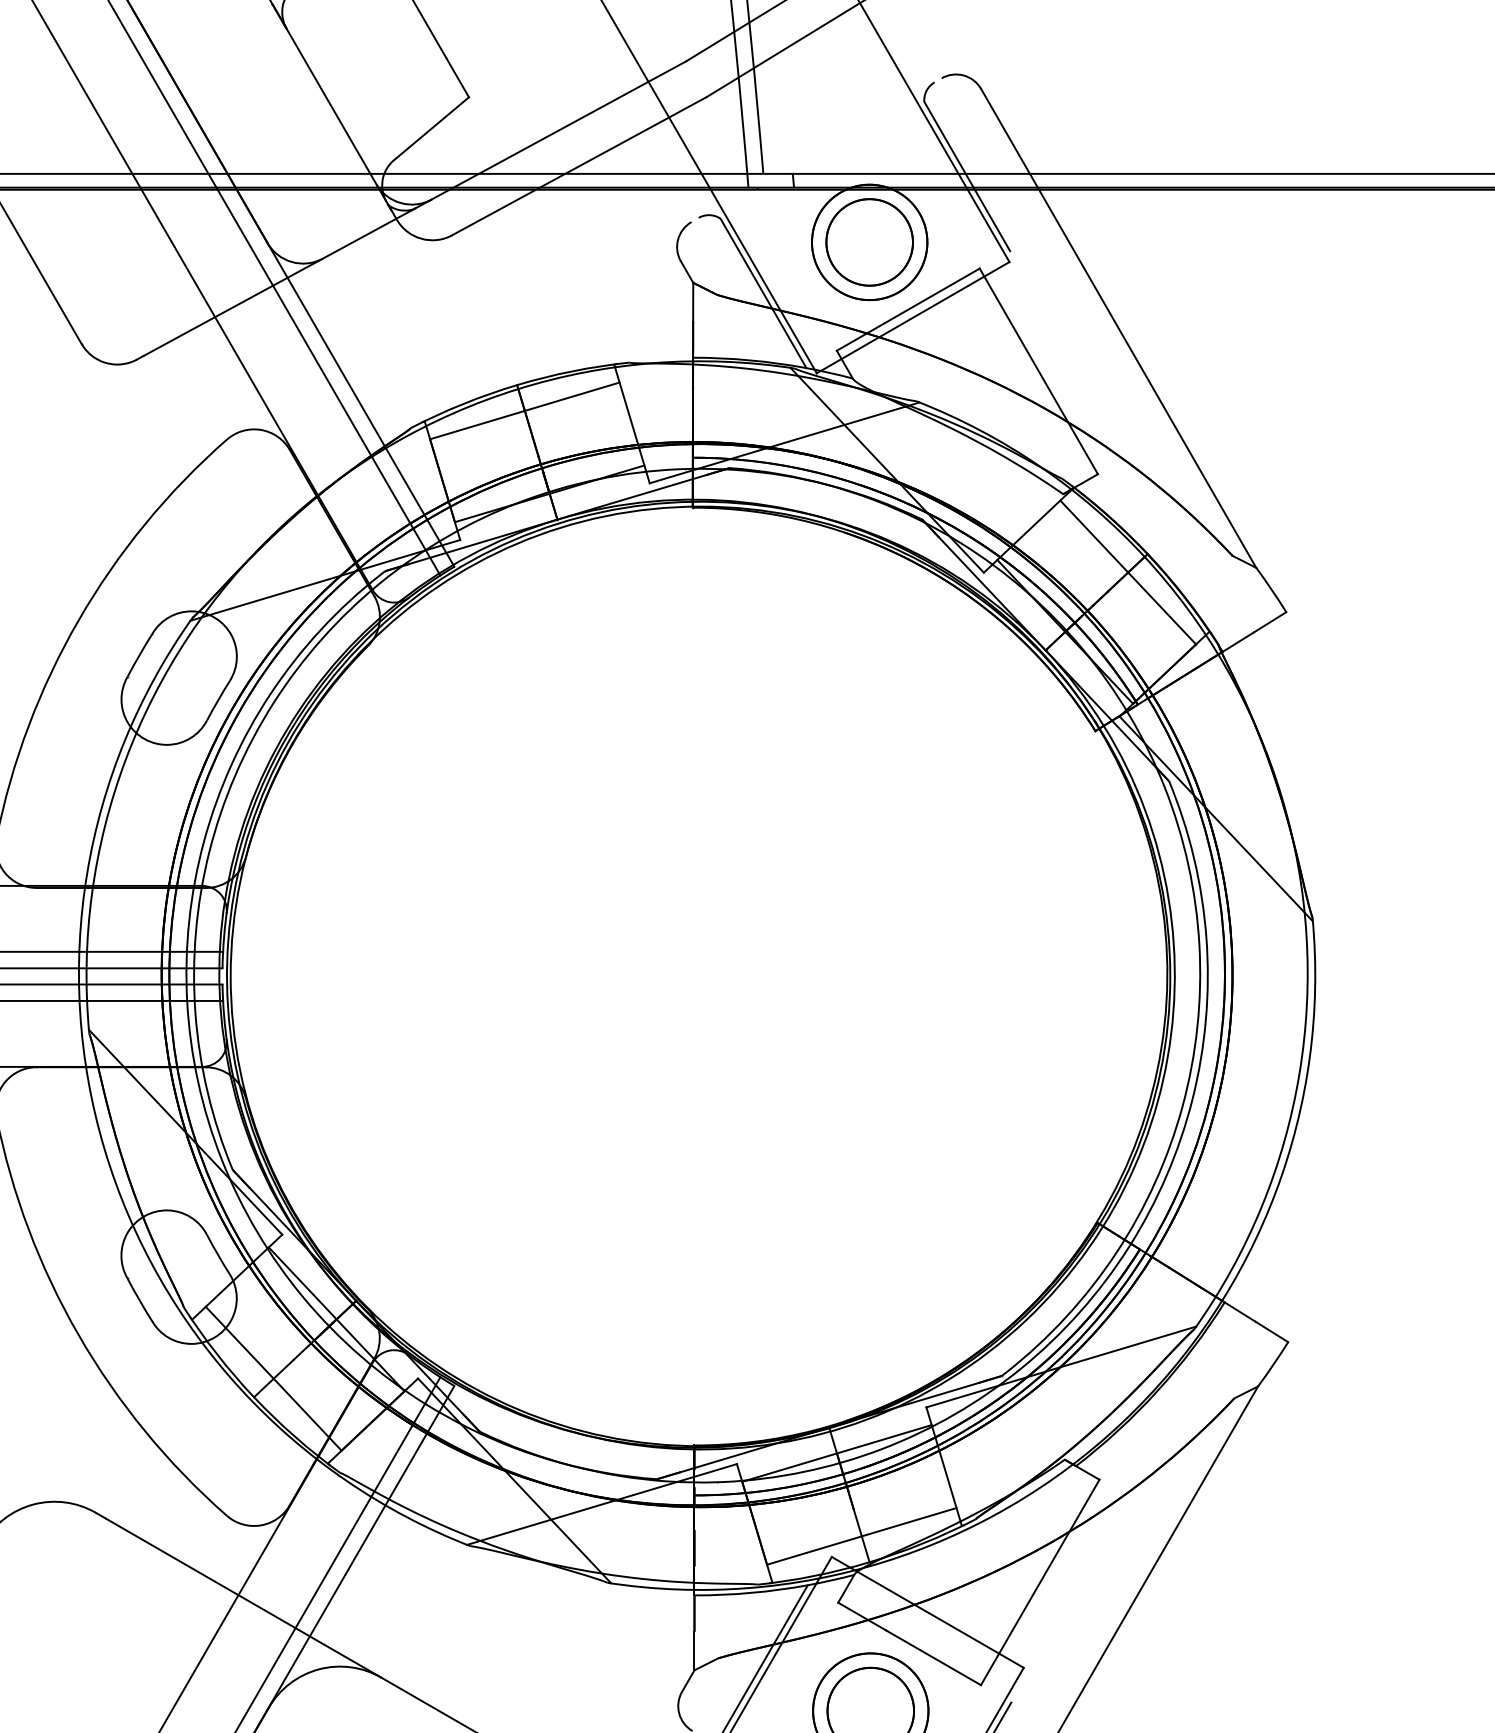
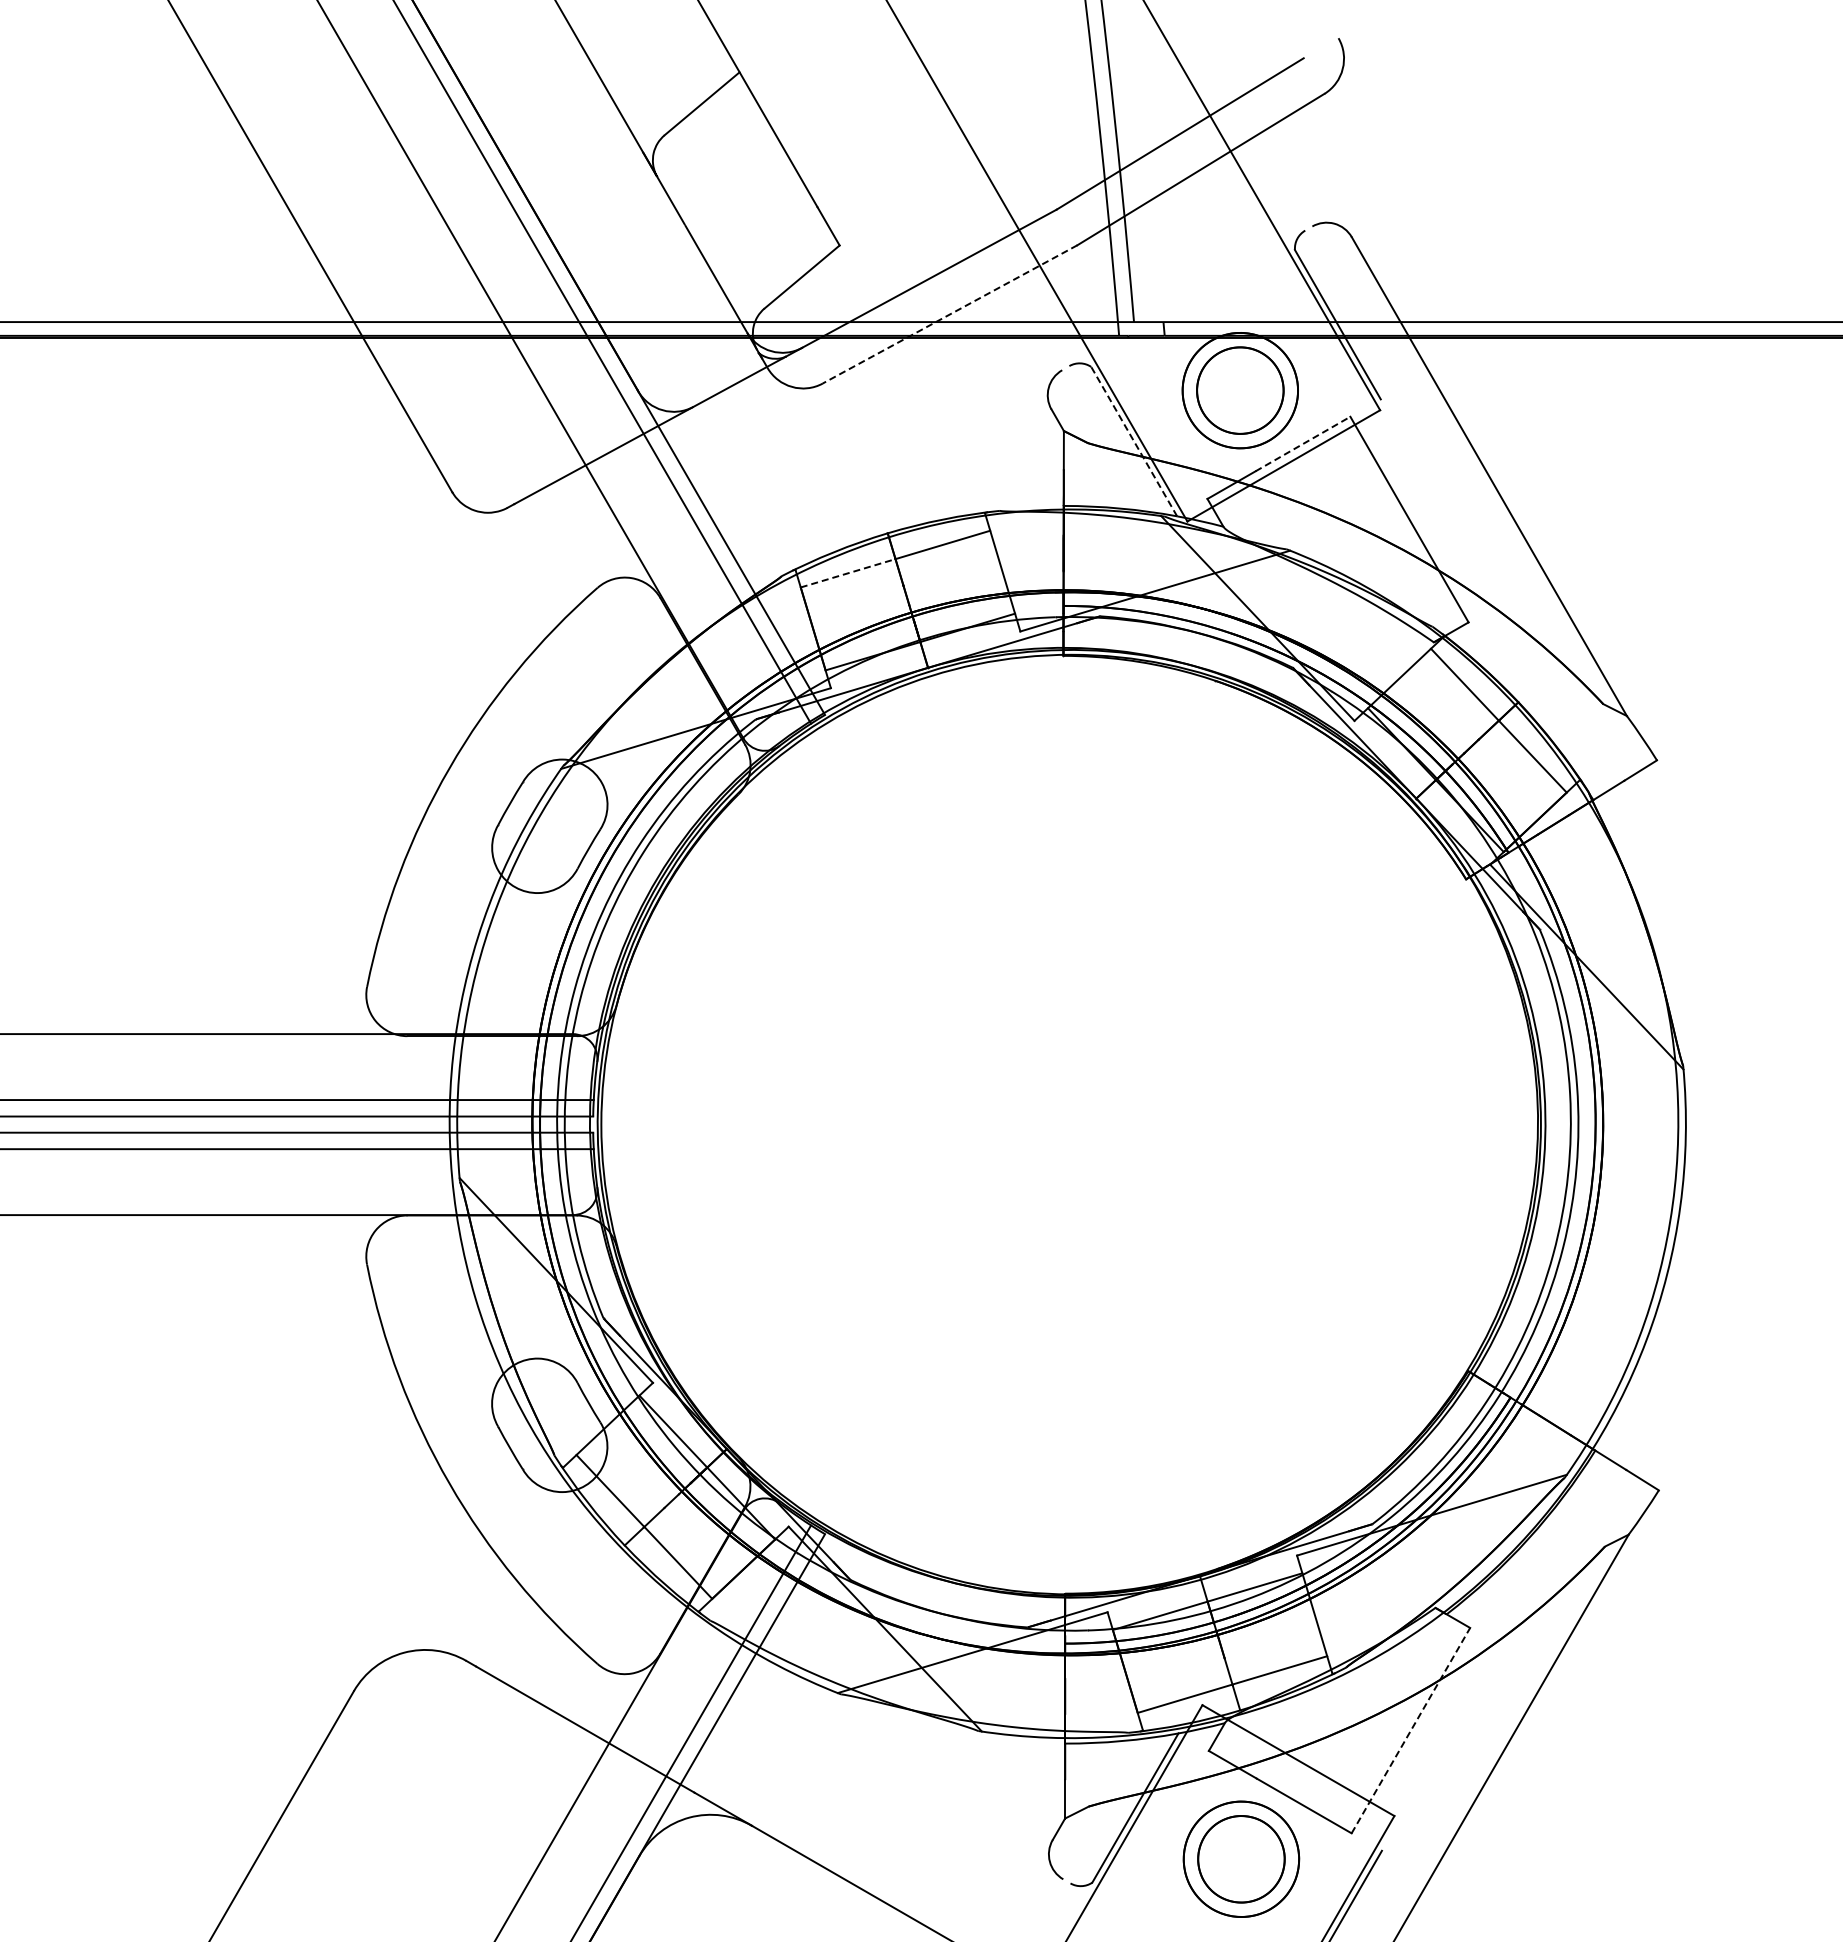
line: (579, 166) -> (950, 314), solid -> dashed
line: (762, 293) -> (1133, 441), solid -> dashed
line: (931, 296) -> (1302, 444), solid -> dashed
line: (477, 425) -> (848, 573), solid -> dashed
line: (1039, 1582) -> (1410, 1730), solid -> dashed

